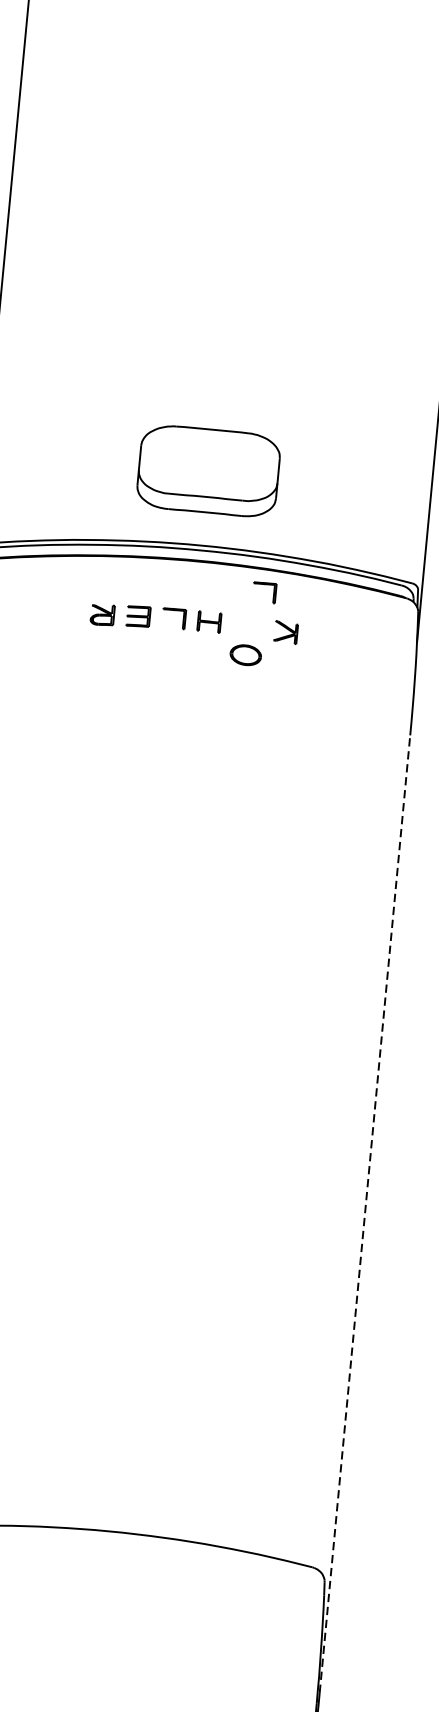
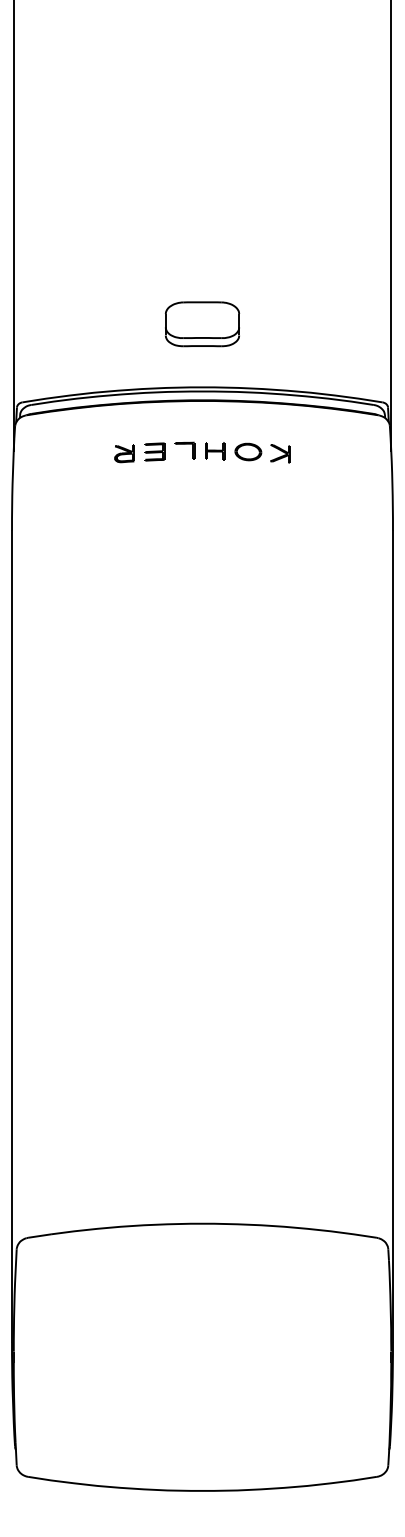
part: (208, 471) -> (202, 324), size x0.62
part: (263, 592) -> (258, 421), removed
part: (246, 654) -> (248, 451), moved
line: (364, 1213) -> (392, 936), dashed -> solid

